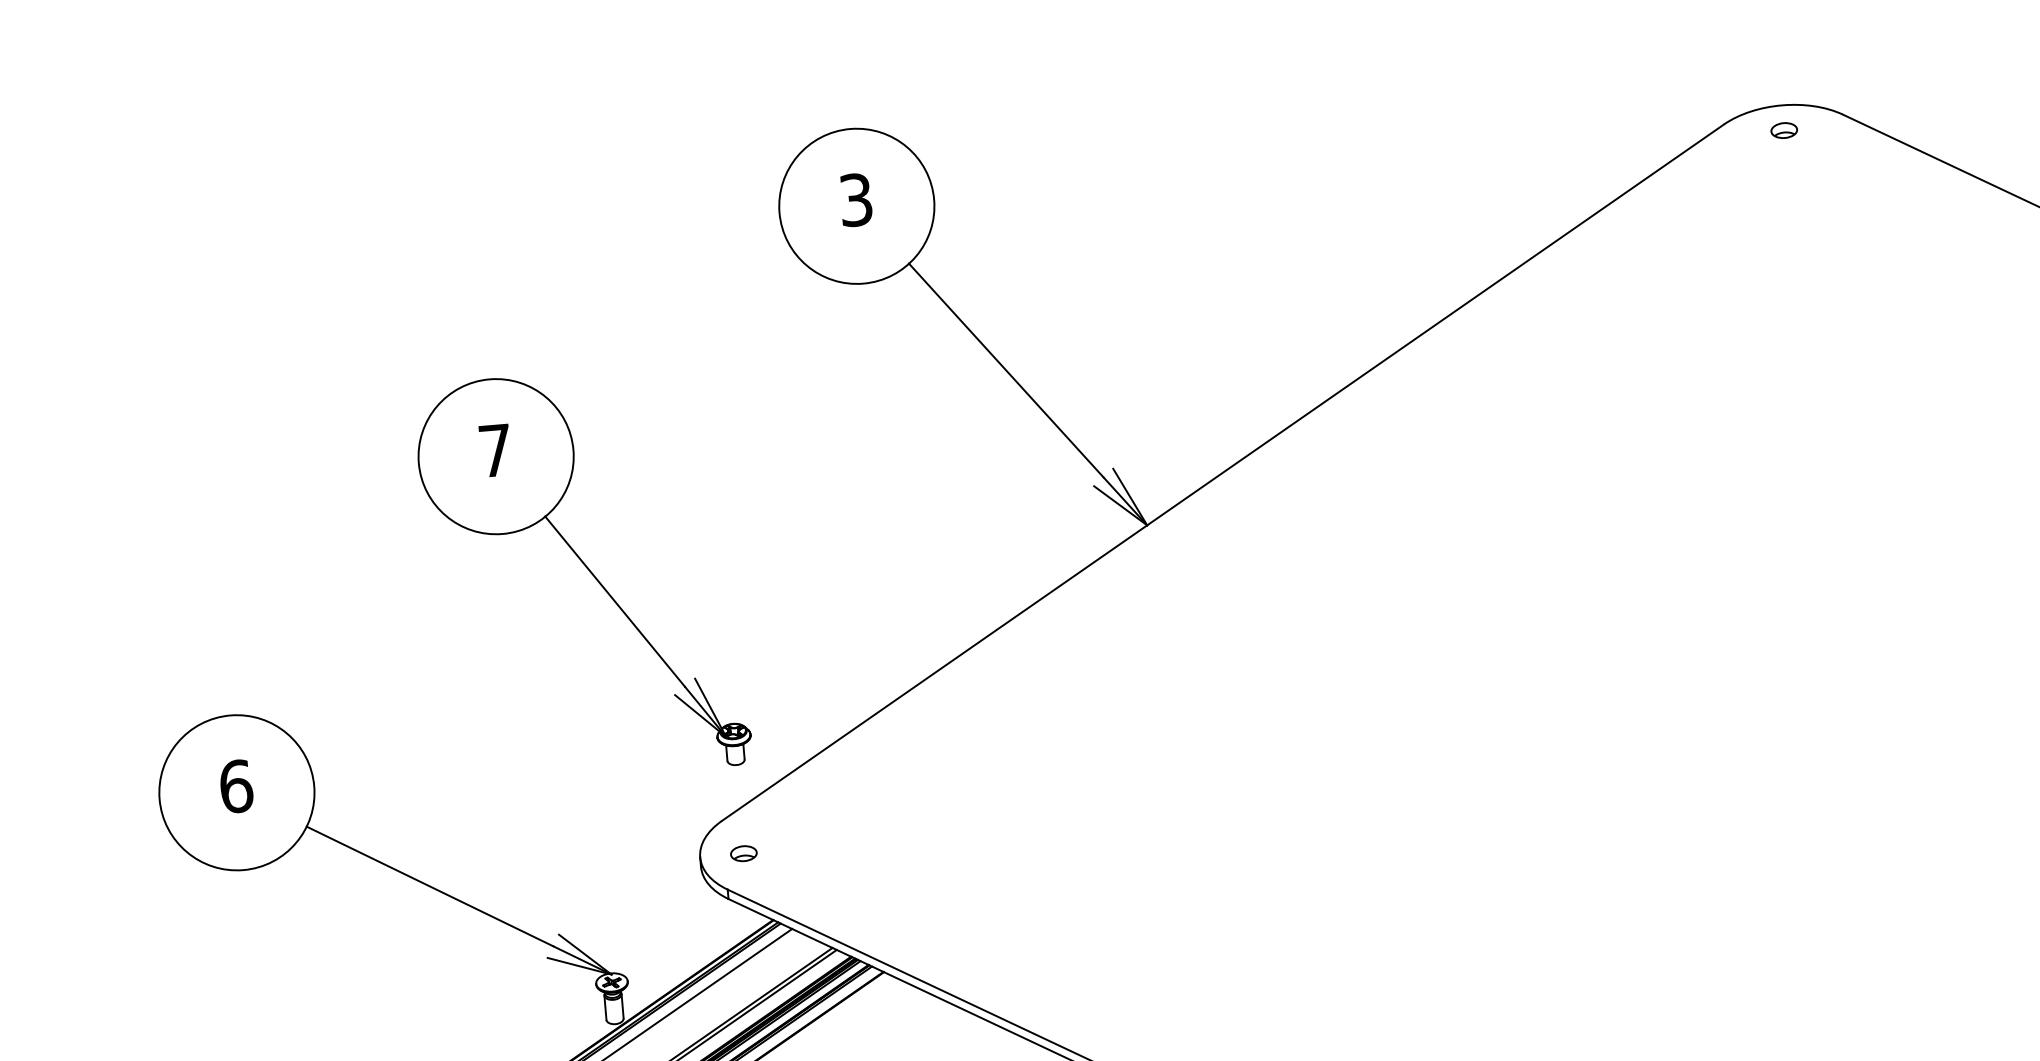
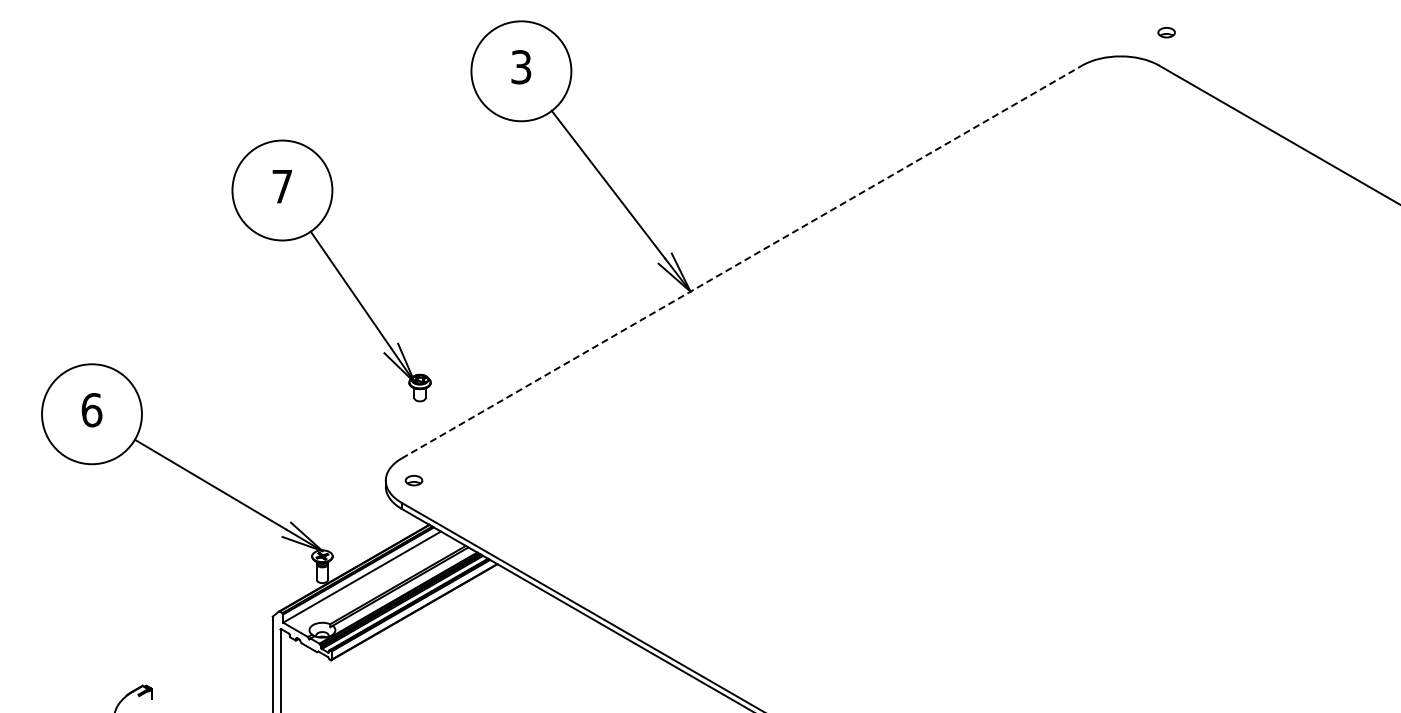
part: (1783, 130) -> (1166, 32), moved
line: (1222, 473) -> (741, 262), solid -> dashed
part: (582, 574) -> (331, 270), moved

